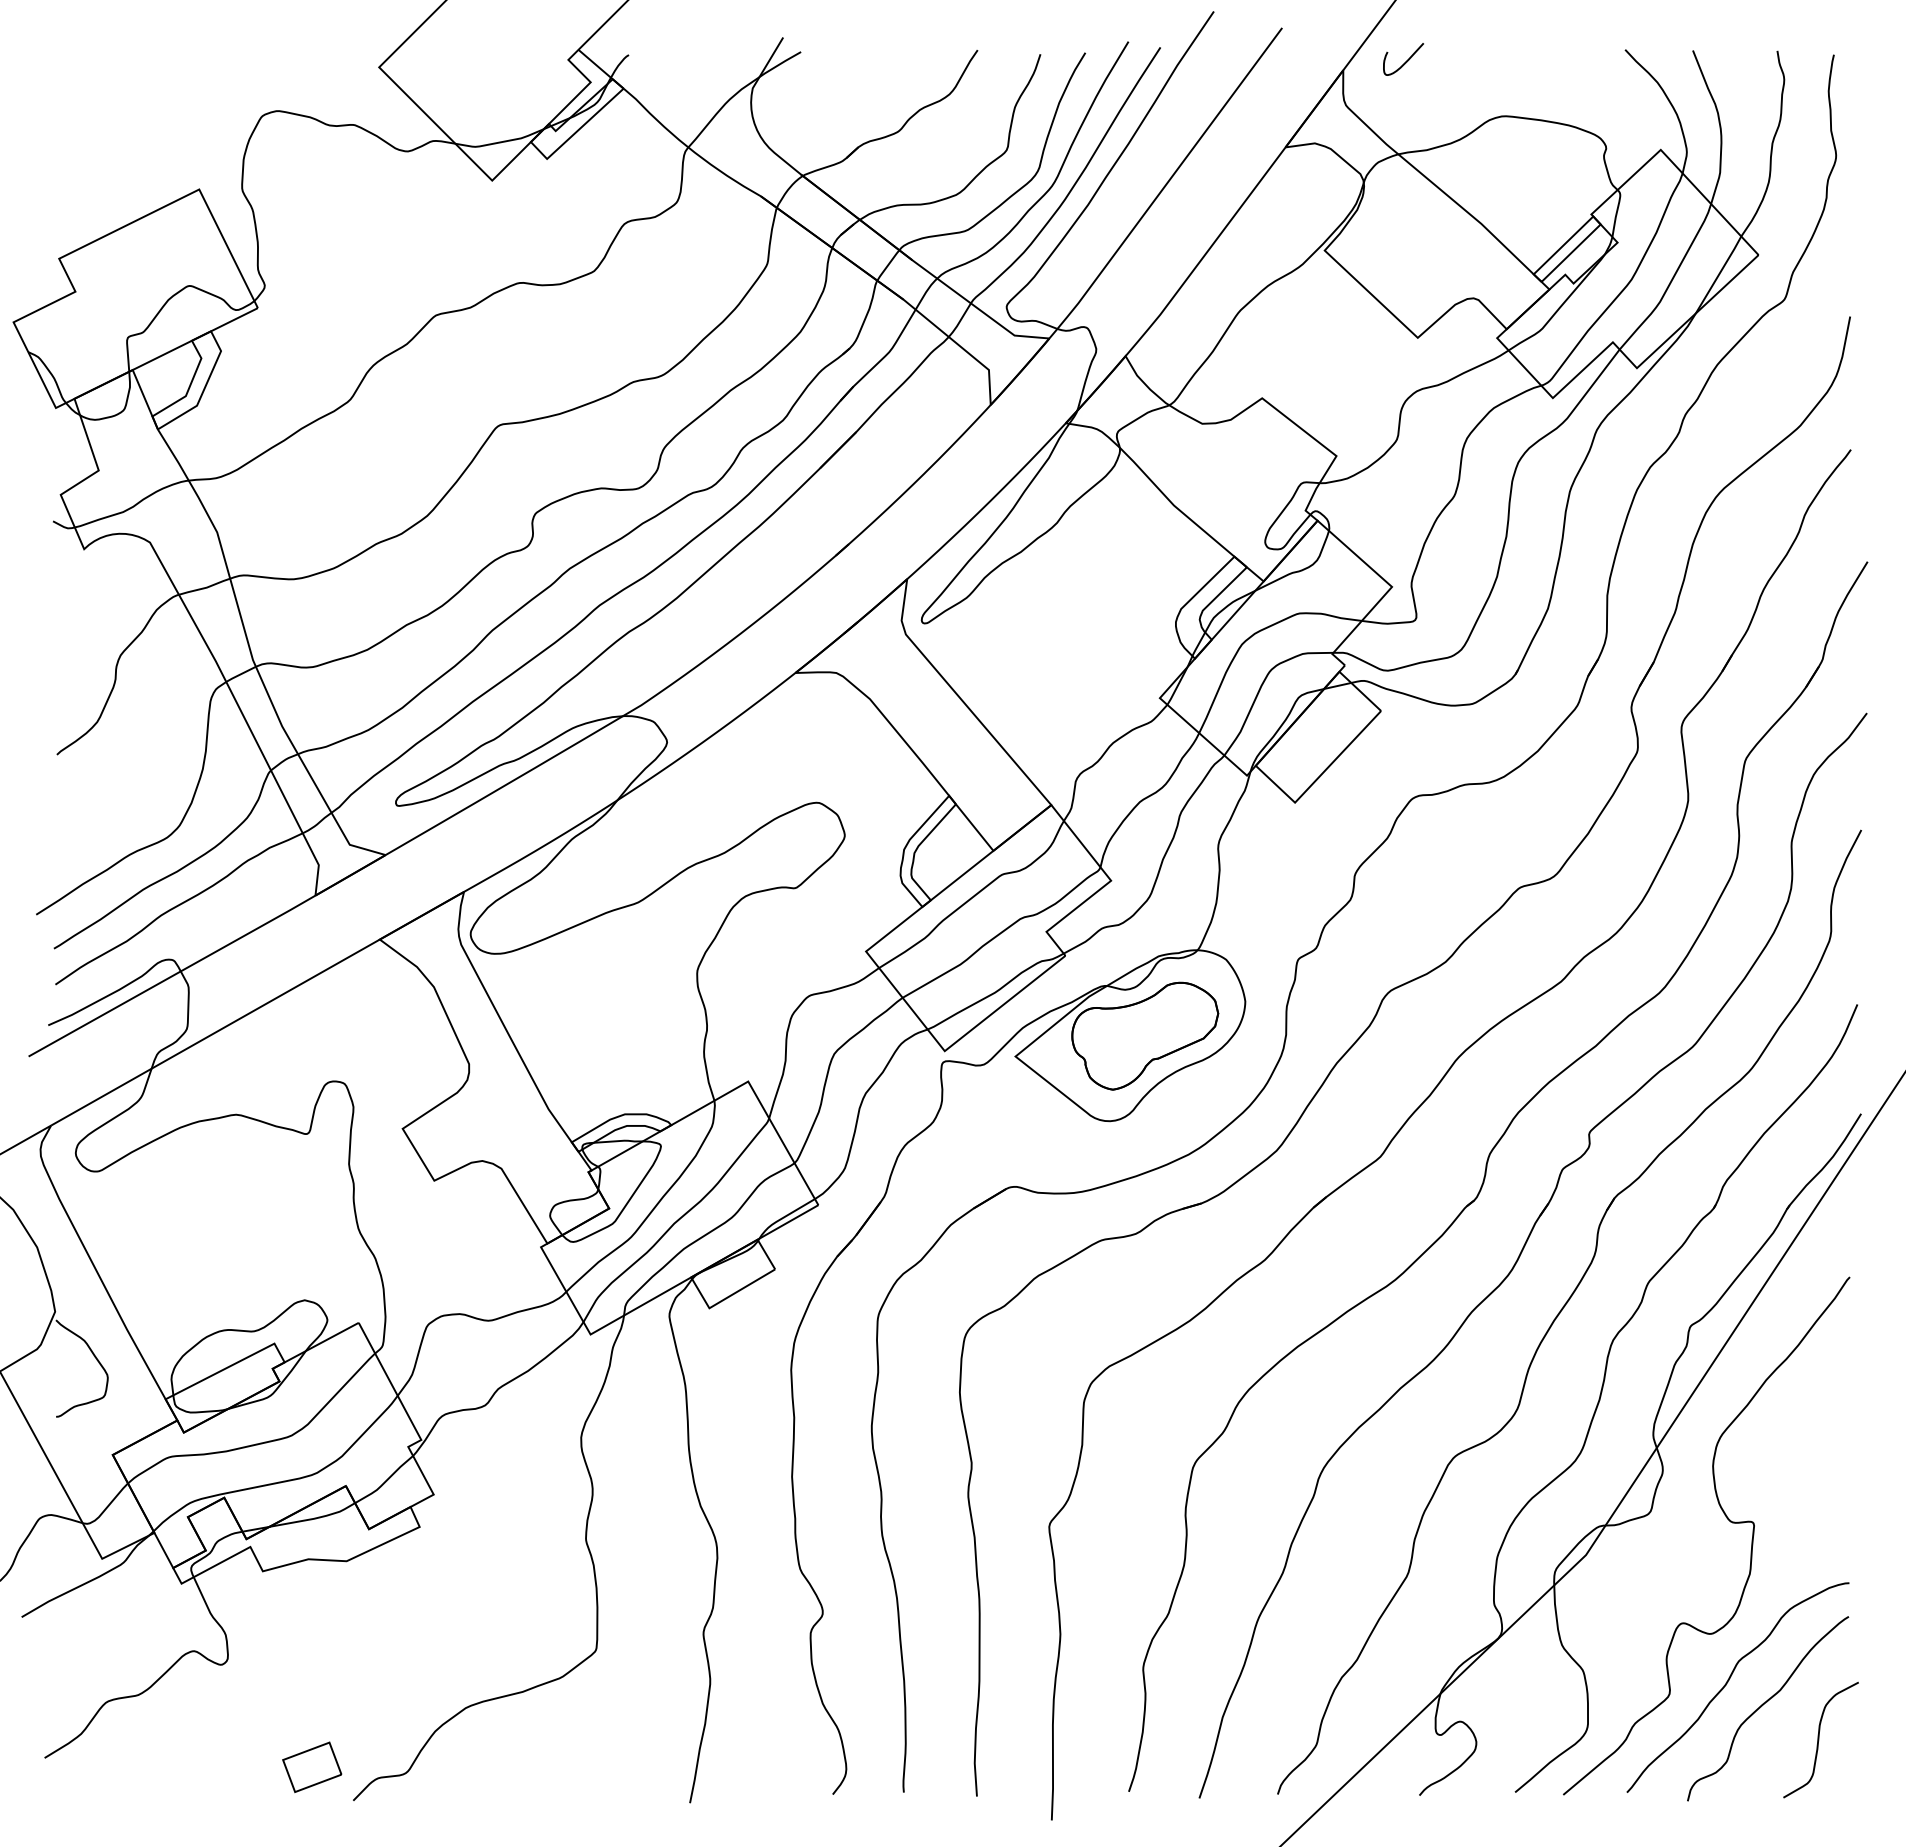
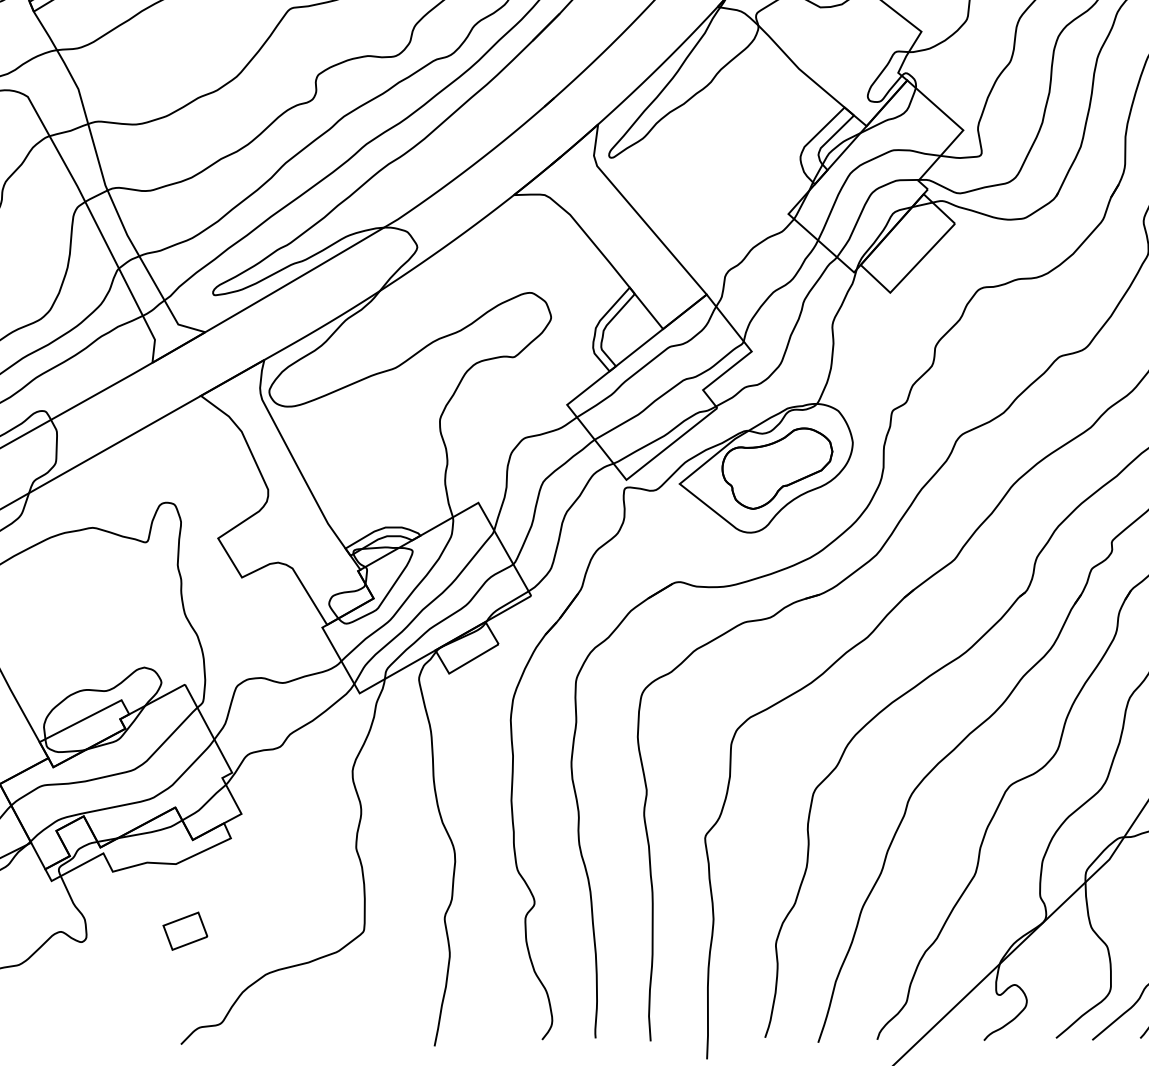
part: (312, 1767) -> (185, 931), moved

